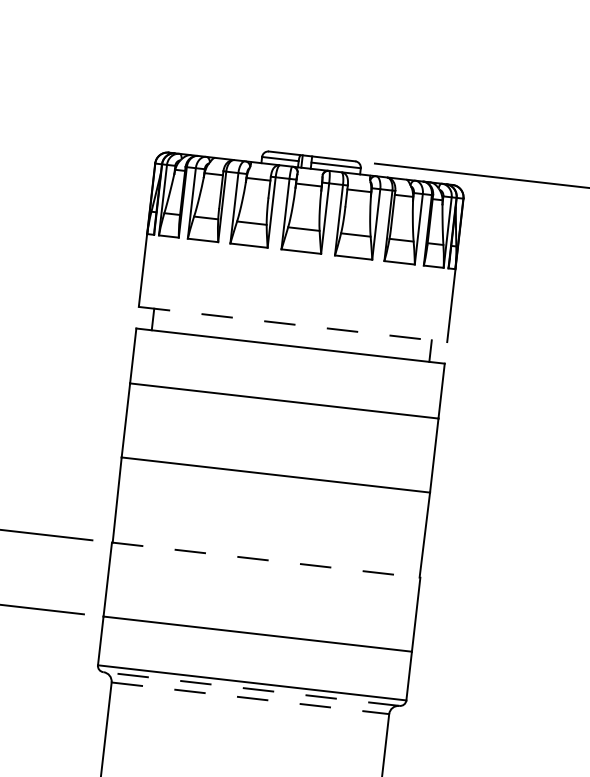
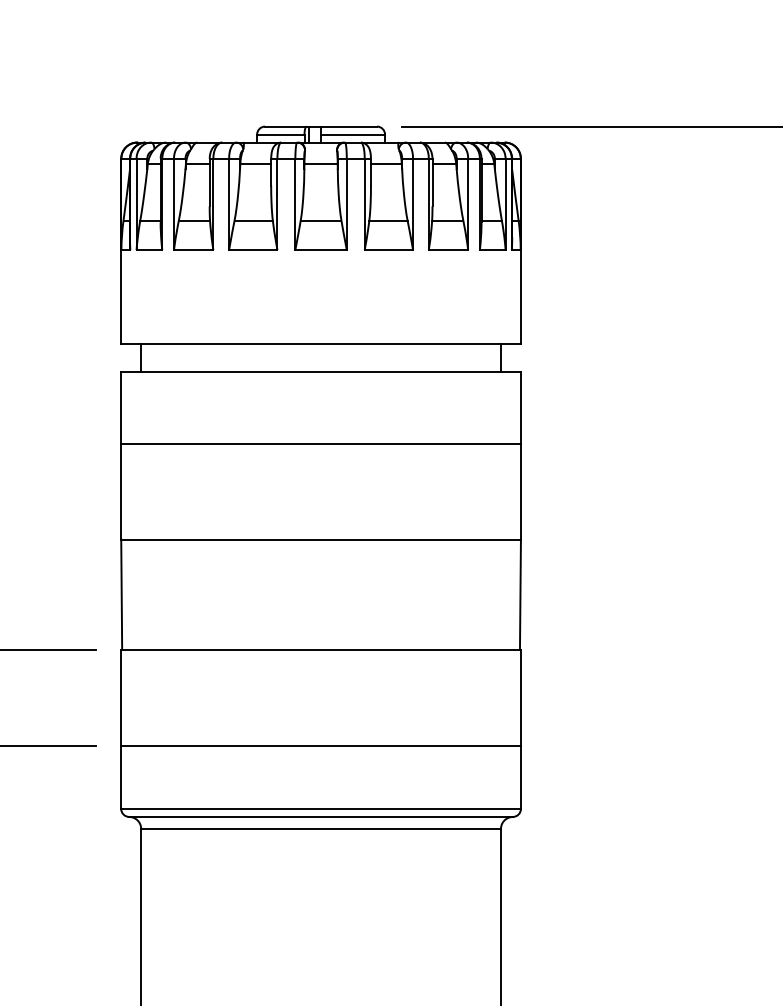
line: (293, 324) -> (321, 344), dashed -> solid
line: (266, 559) -> (321, 649), dashed -> solid
line: (251, 688) -> (321, 816), dashed -> solid
line: (250, 697) -> (321, 828), dashed -> solid

